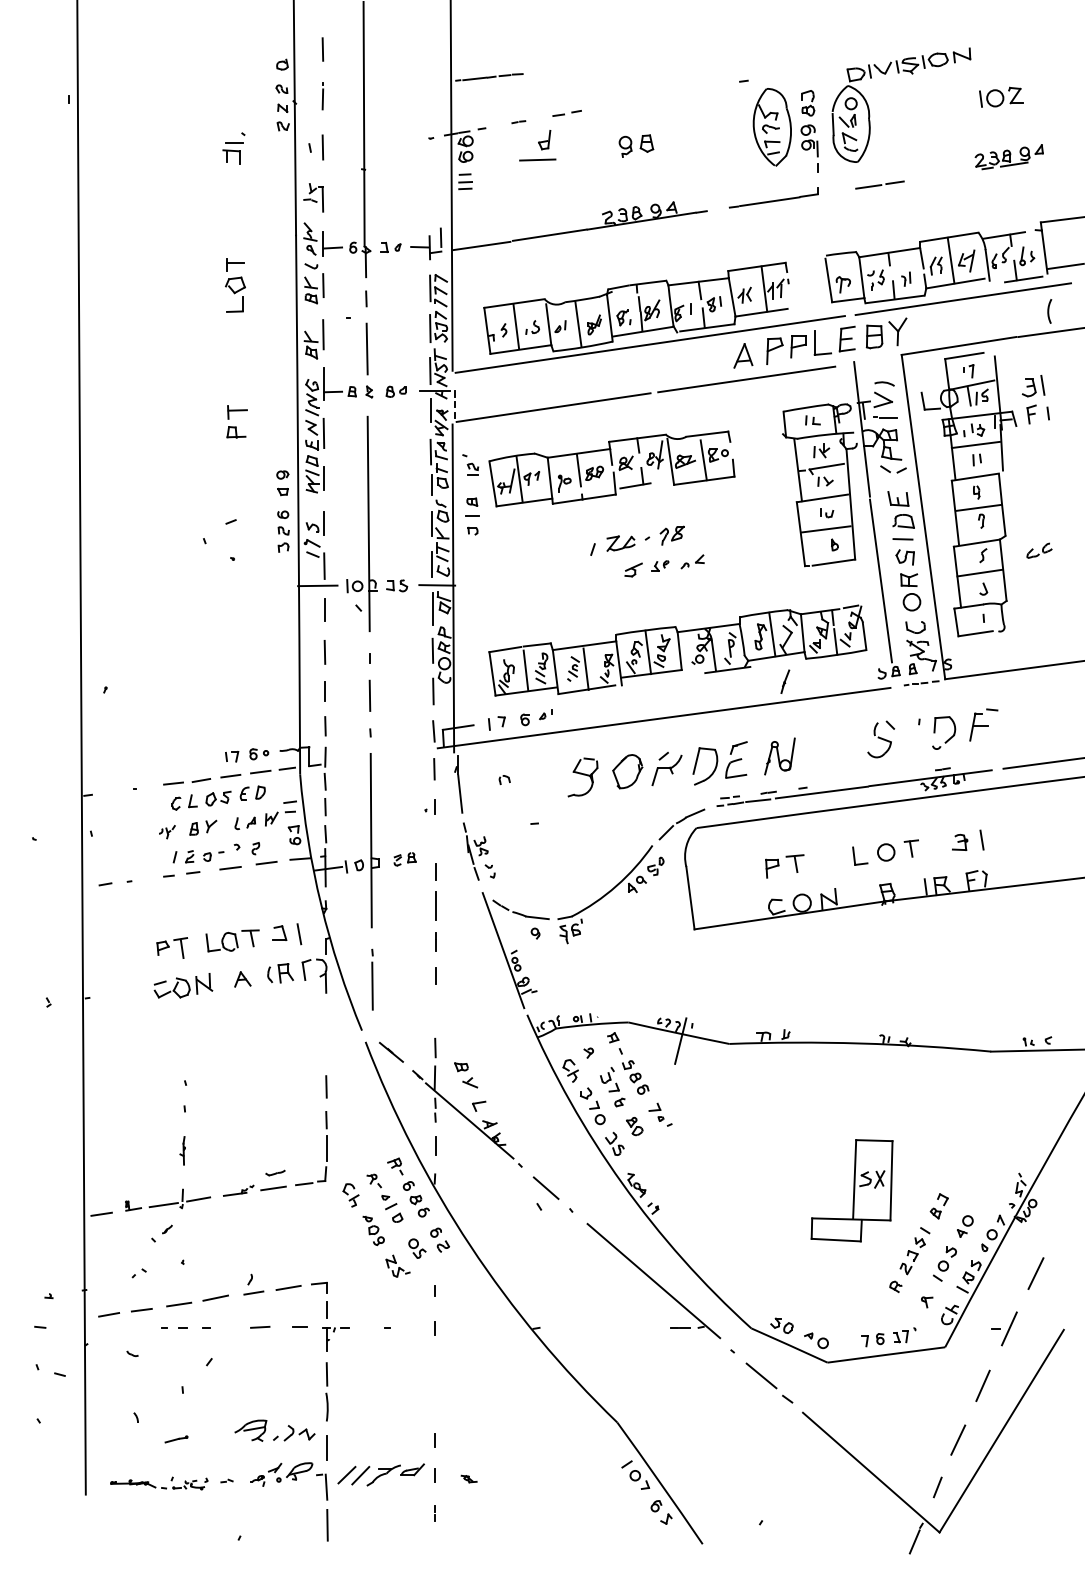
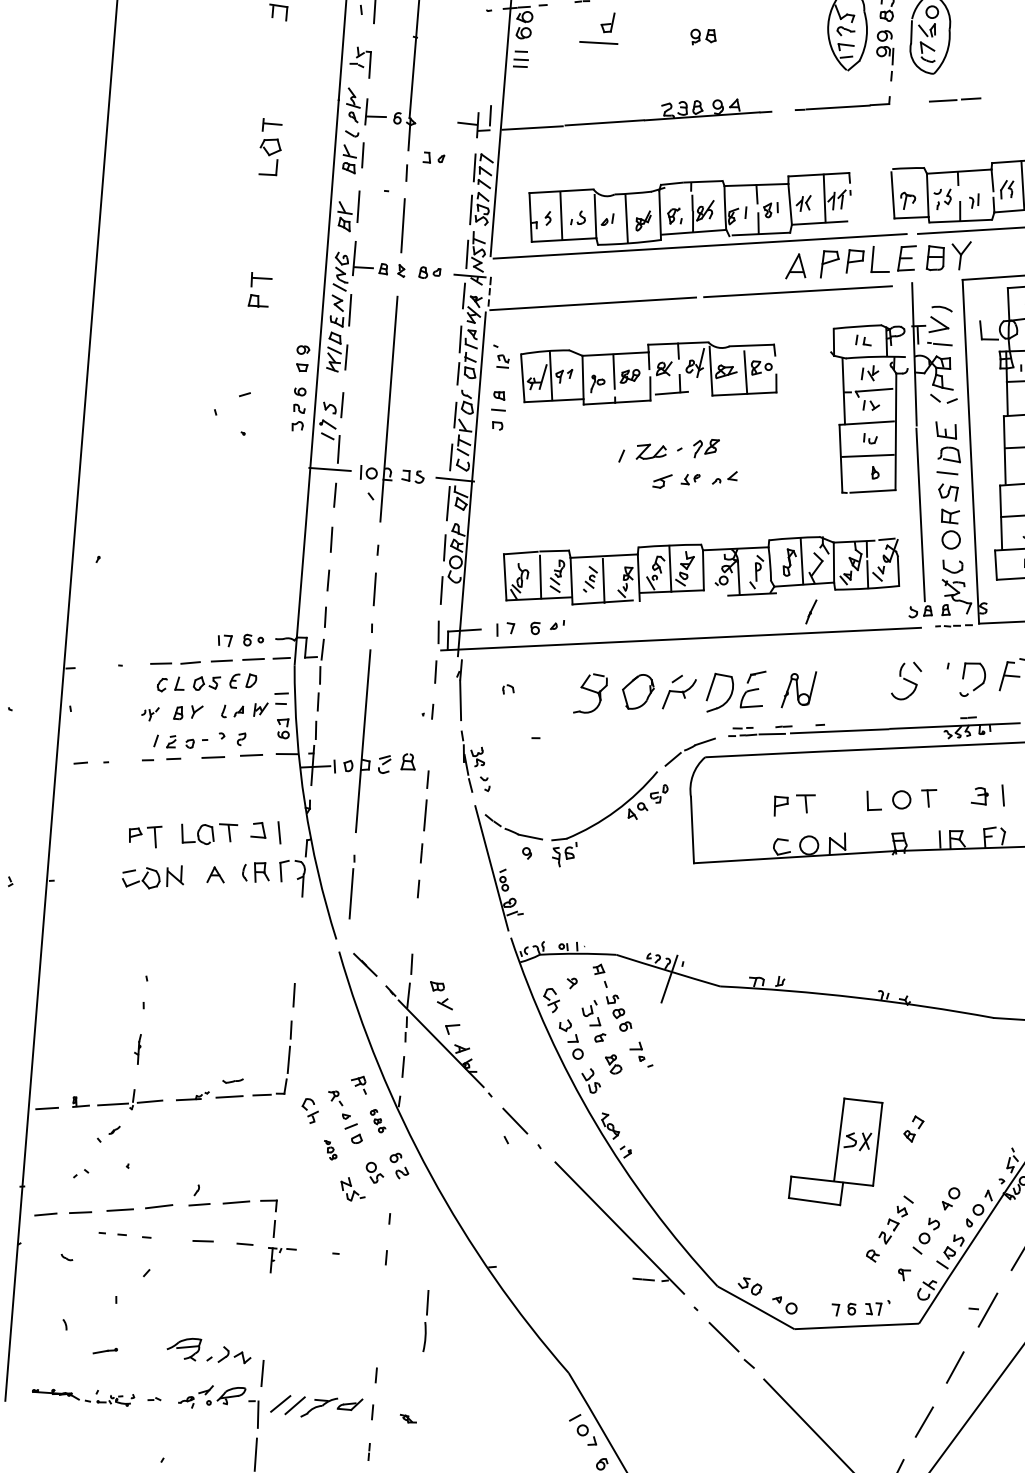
part: (636, 145) -> (703, 36), size x0.7
part: (390, 246) -> (433, 157), moved
part: (404, 859) -> (396, 763), size x1.6
part: (415, 1199) -> (377, 1121), size x0.6
part: (938, 1206) -> (912, 1129), moved
part: (373, 1230) -> (330, 1149), size x0.6
part: (326, 1391) -> (425, 1320), moved

